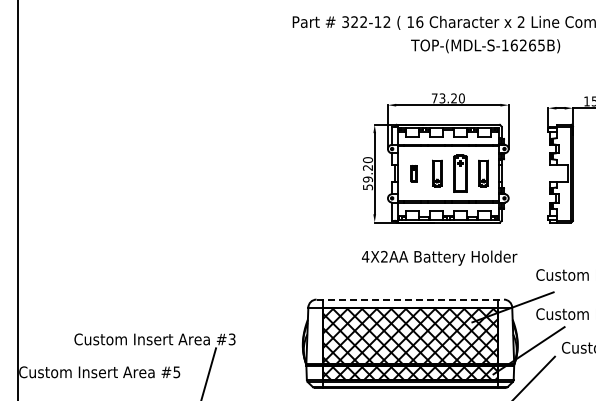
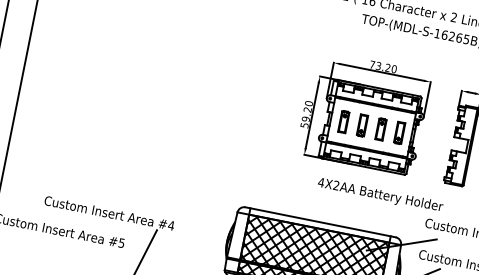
part: (413, 173) -> (343, 121), size x1.67
part: (460, 173) -> (381, 129), size x0.71
text: (439, 257) -> (380, 194), moved
line: (410, 299) -> (320, 222), dashed -> solid
text: (231, 339) -> (170, 225), #3 -> #4

